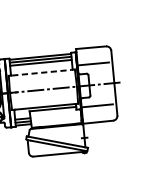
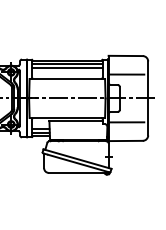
line: (42, 73) -> (67, 79), dashed -> solid

